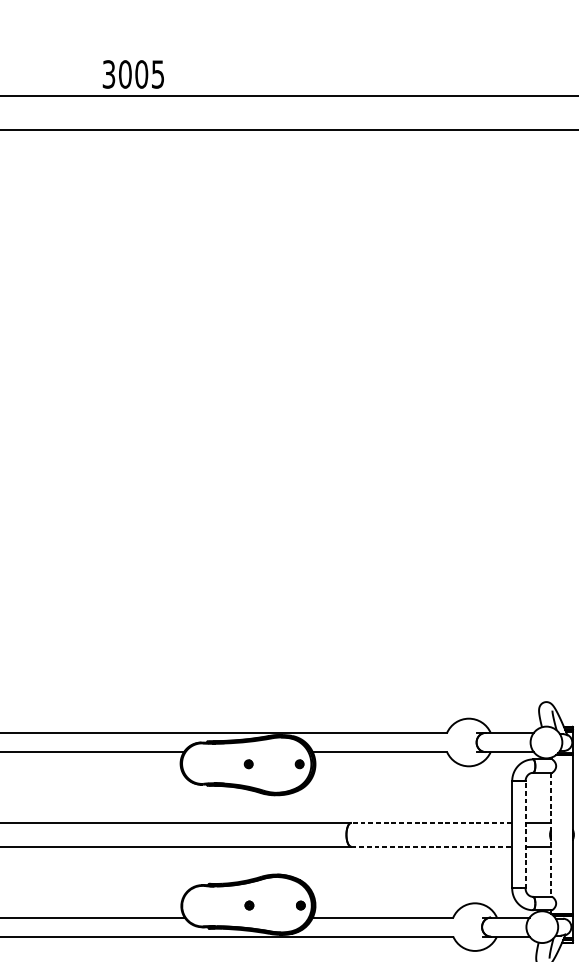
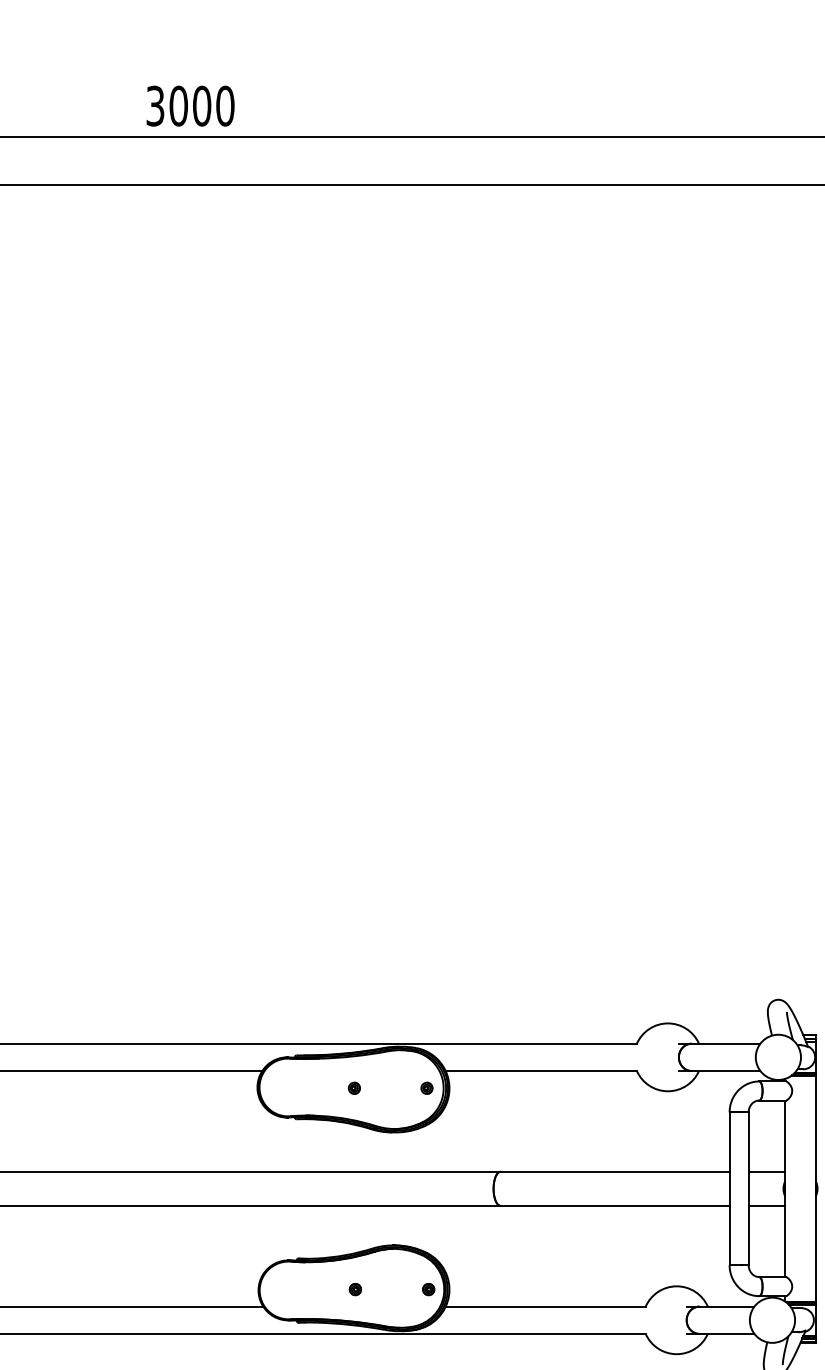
text: (158, 74) -> (225, 105), 3005 -> 3000
line: (432, 822) -> (615, 1171), dashed -> solid
line: (525, 834) -> (748, 1188), dashed -> solid
line: (550, 835) -> (784, 1189), dashed -> solid
line: (432, 846) -> (615, 1205), dashed -> solid

